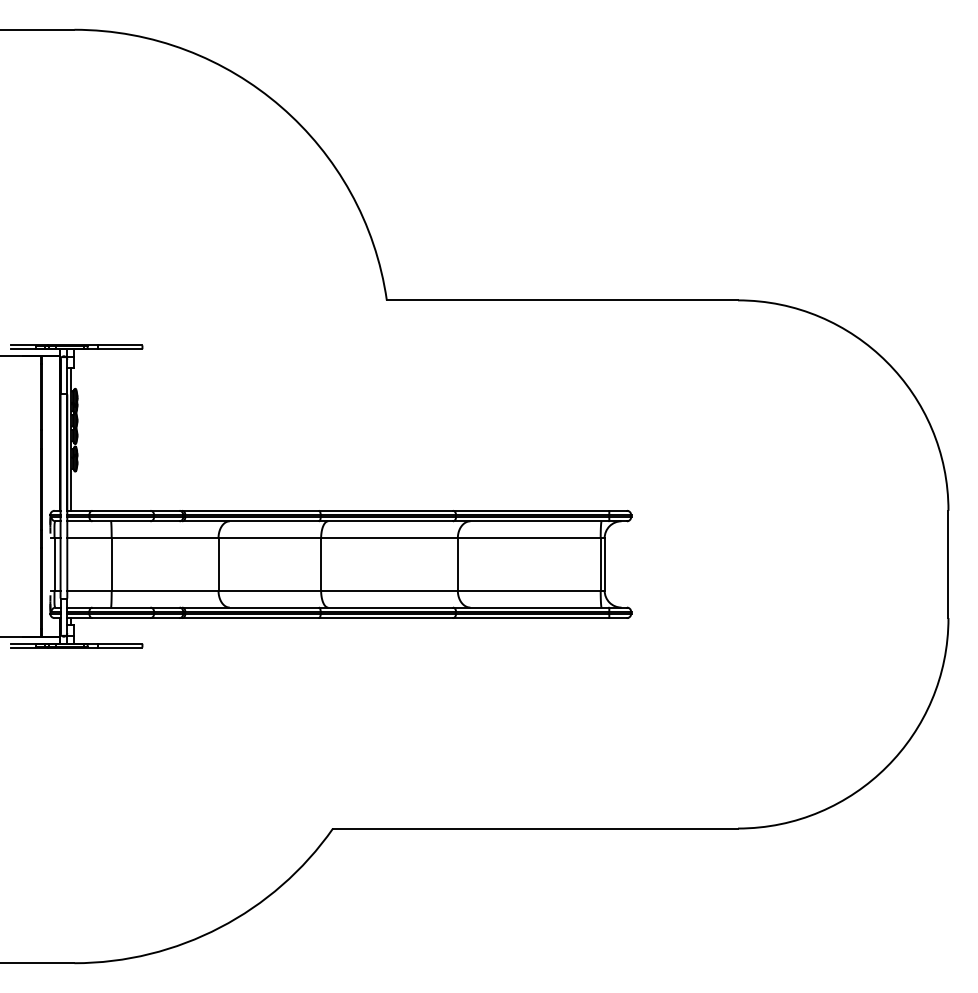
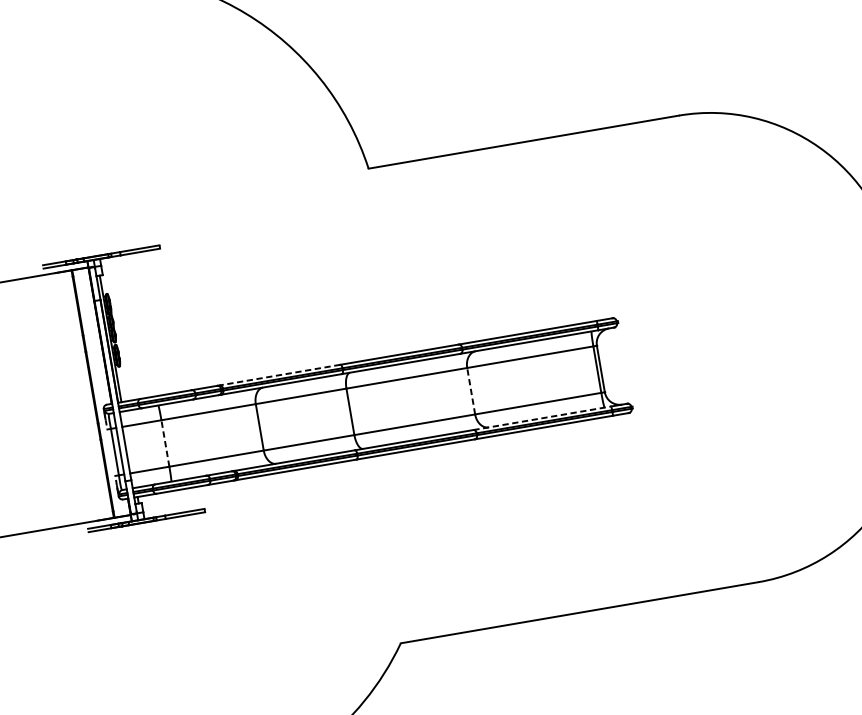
line: (250, 510) -> (279, 374), solid -> dashed
line: (111, 563) -> (165, 442), solid -> dashed
line: (457, 563) -> (470, 390), solid -> dashed
line: (531, 607) -> (542, 418), solid -> dashed

